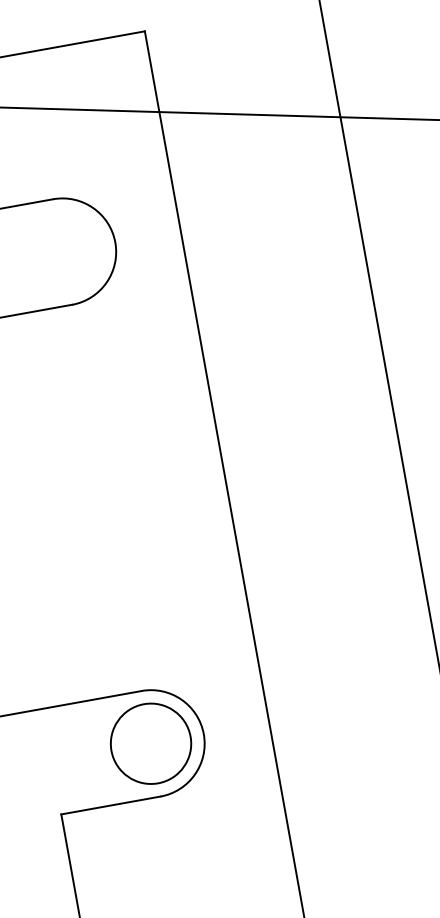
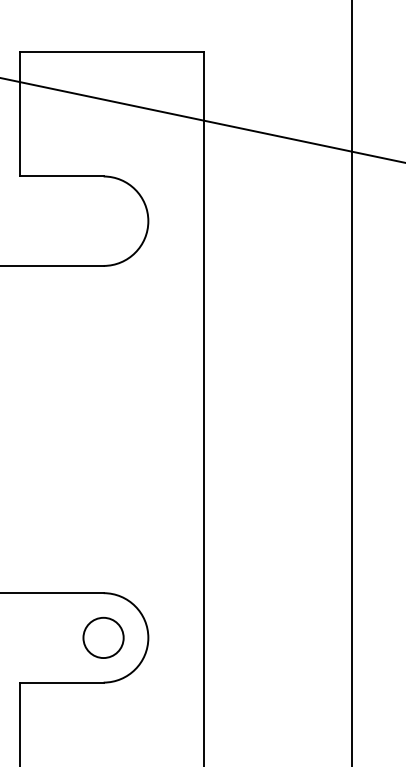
circle: (150, 743) -> (103, 637), size x0.6

